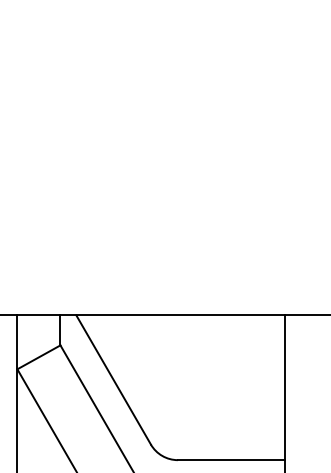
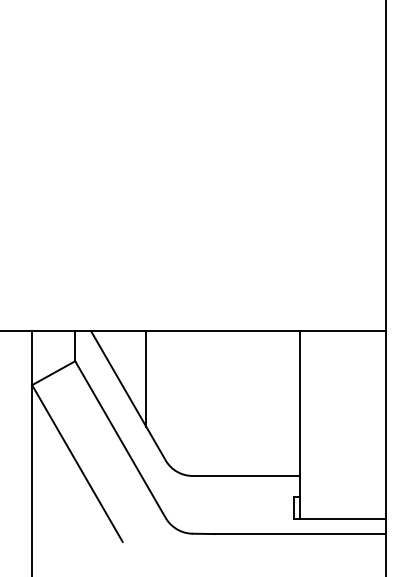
line: (131, 362) -> (146, 378), added

